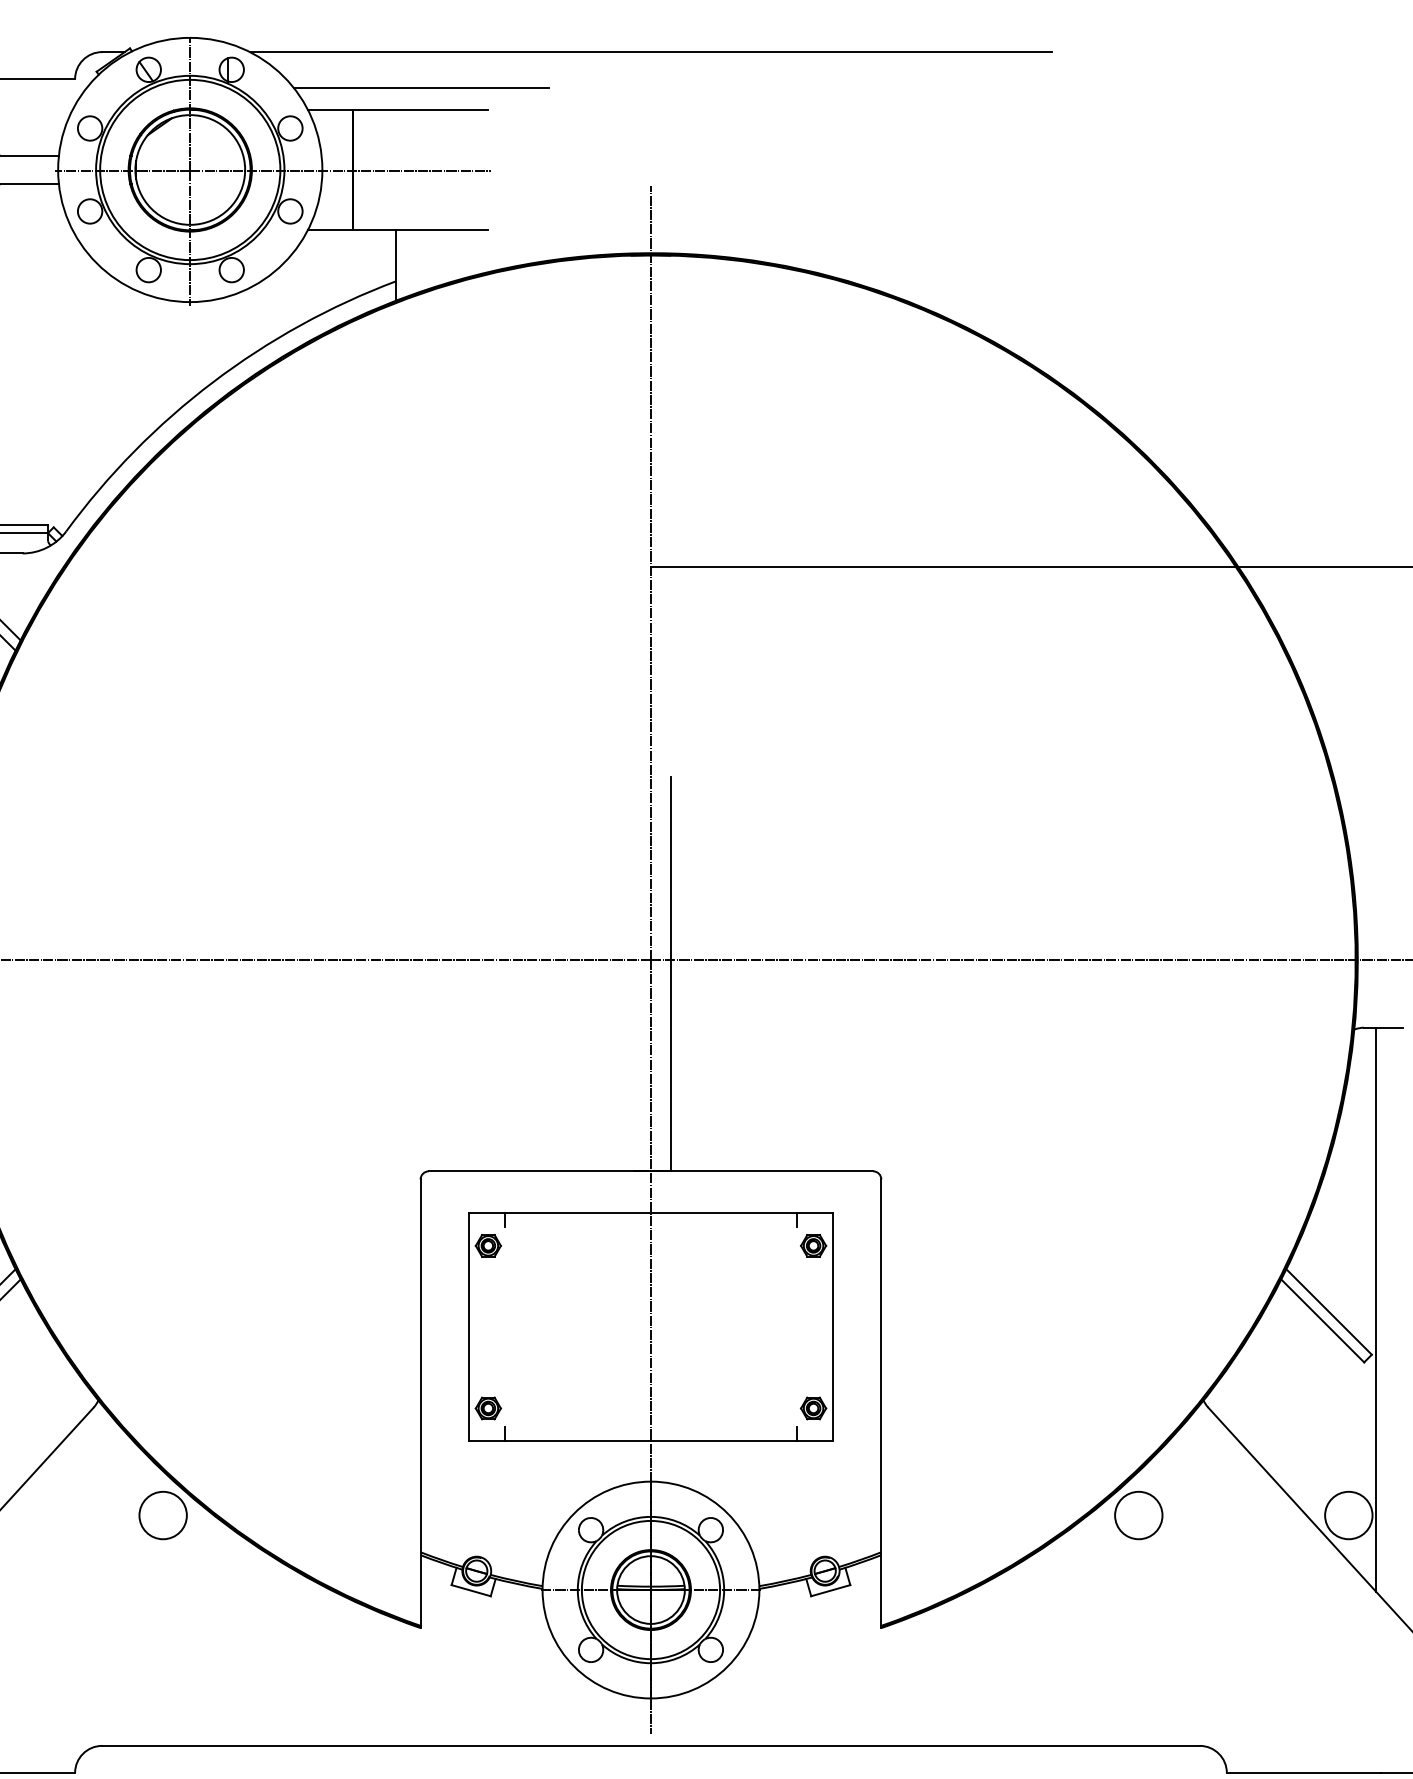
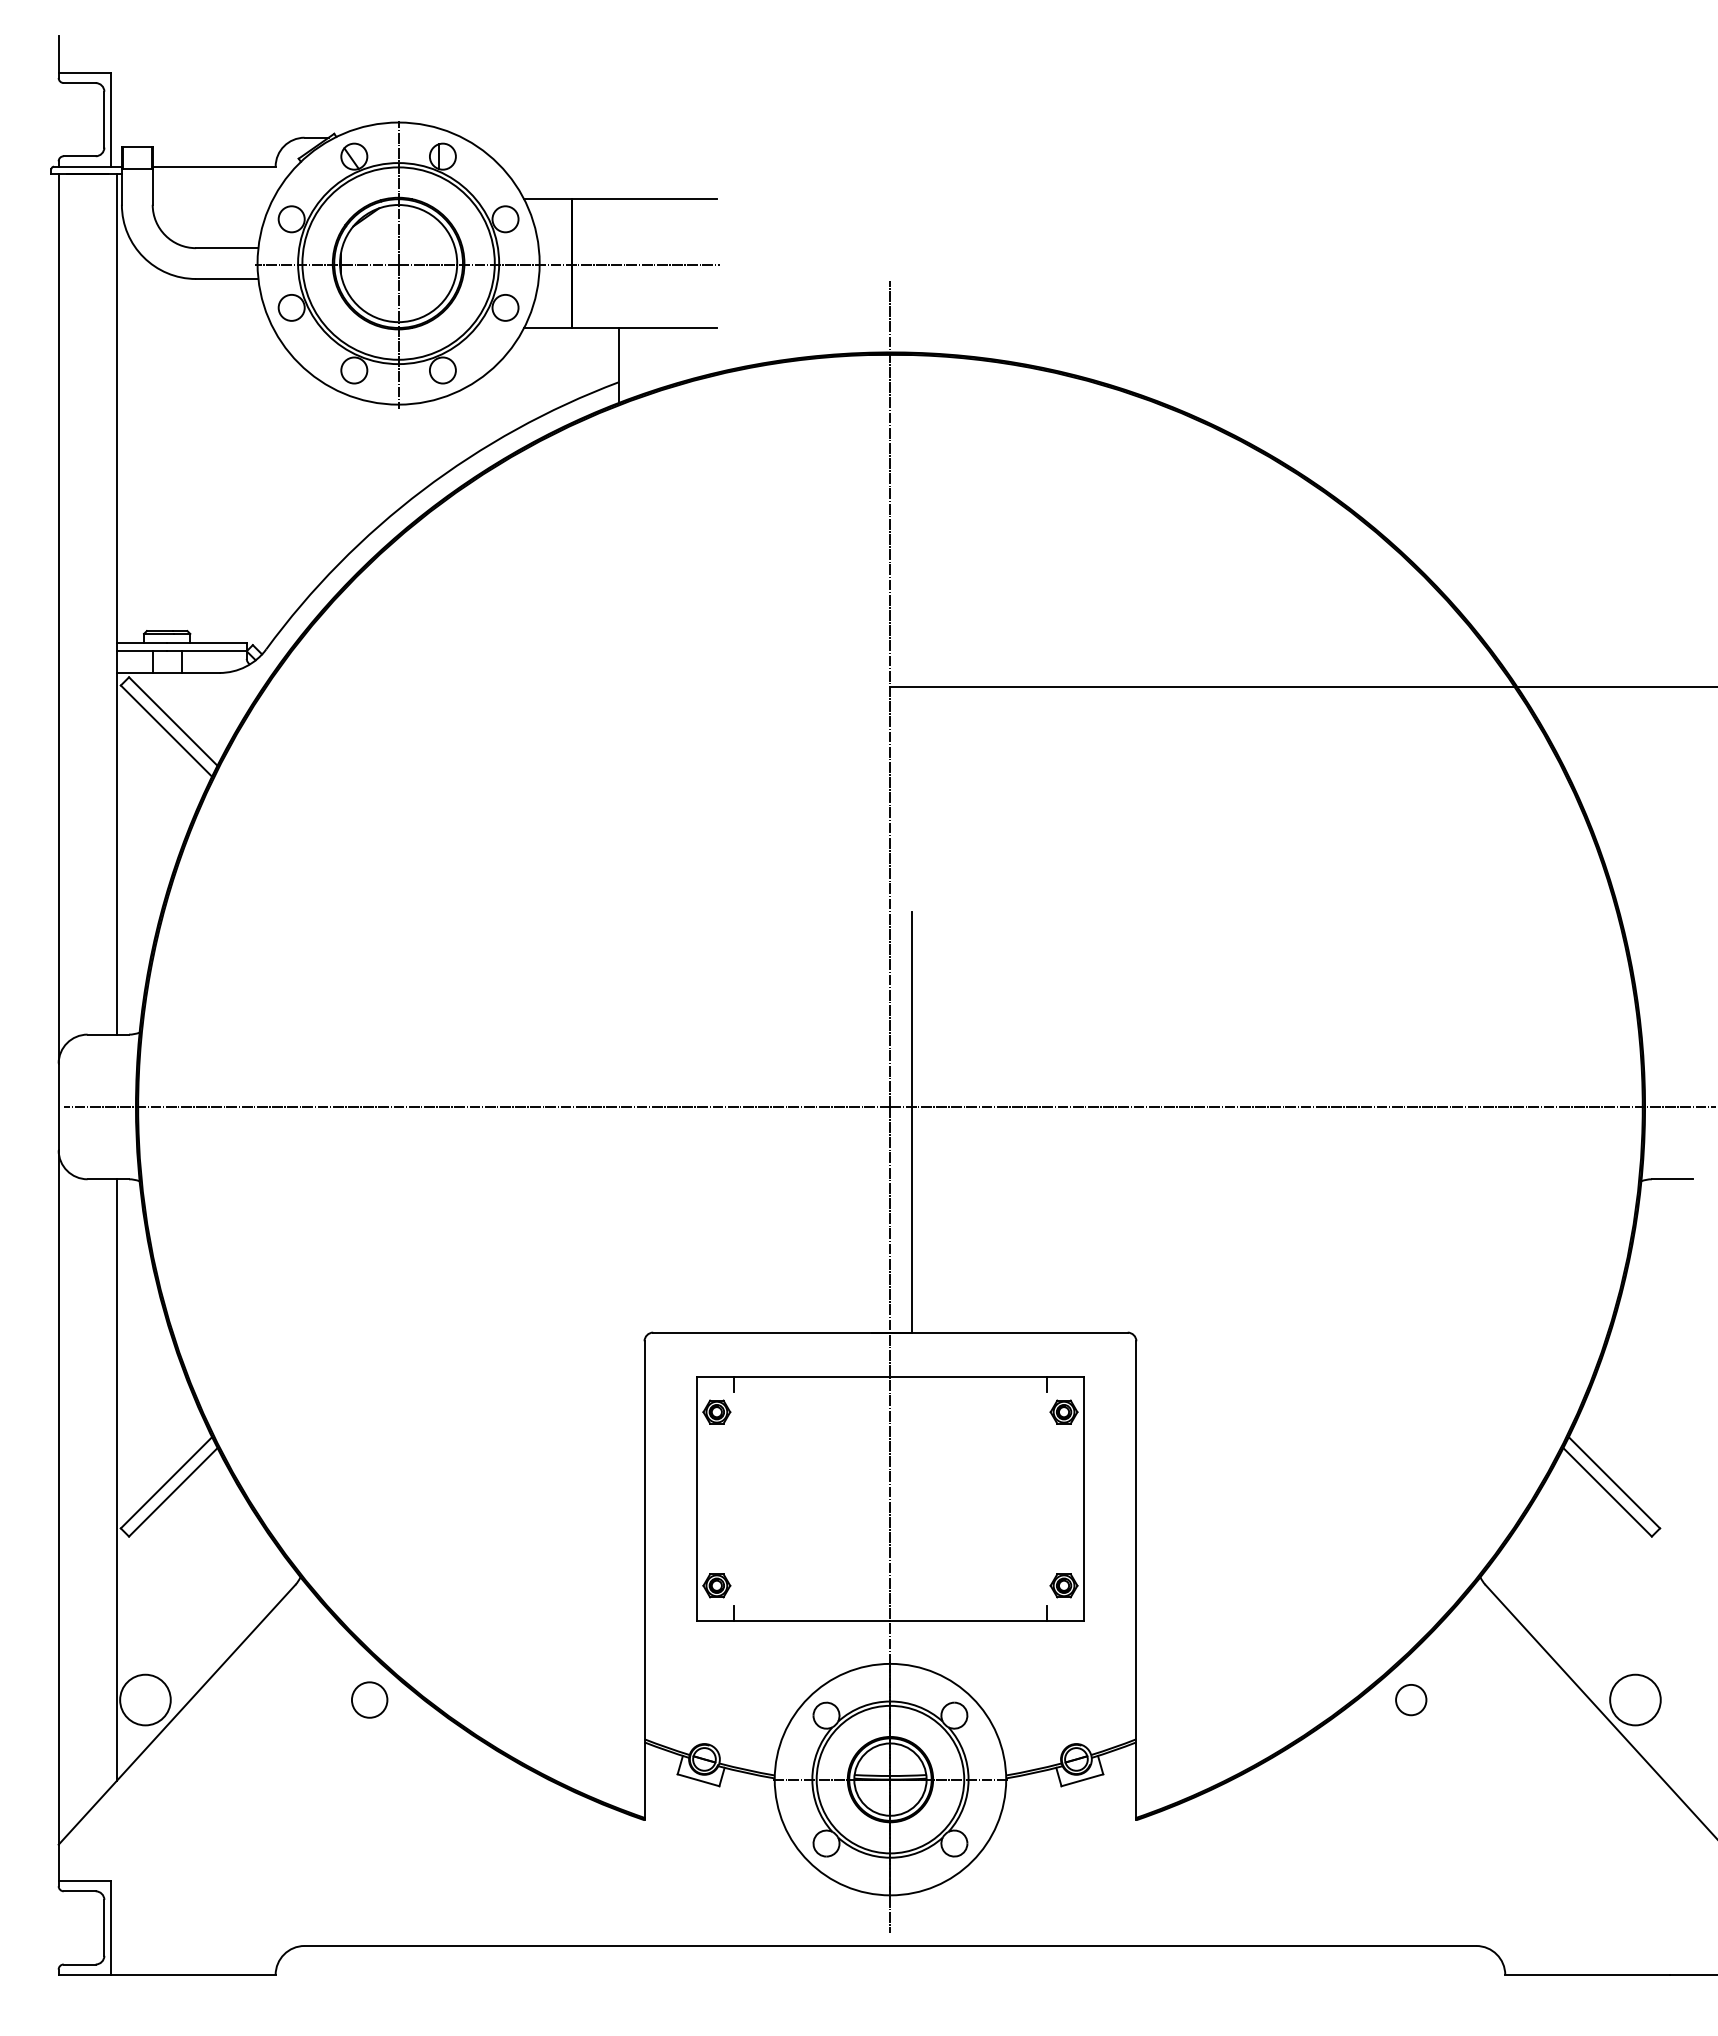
line: (651, 51) -> (890, 137), removed
line: (421, 88) -> (645, 176), removed
line: (1376, 1309) -> (1664, 1480), removed
circle: (162, 1515) -> (369, 1699), size x0.7
circle: (1138, 1515) -> (1410, 1699), size x0.6

